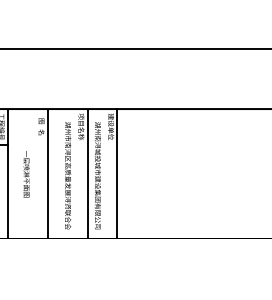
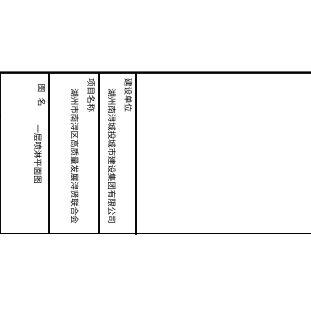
text: (26, 174) -> (37, 154), moved

